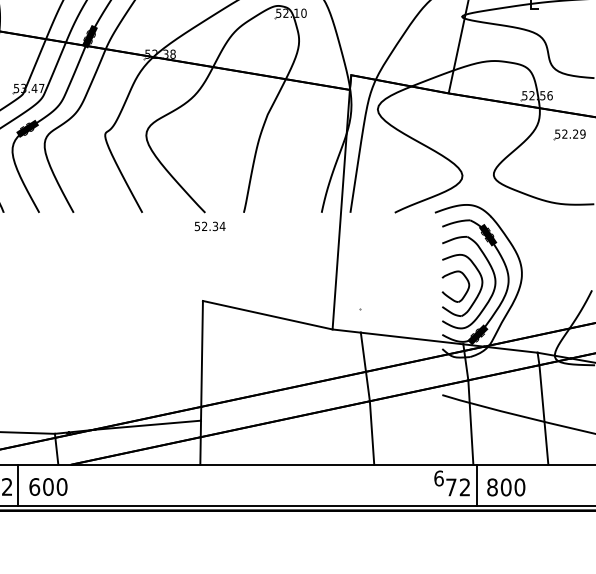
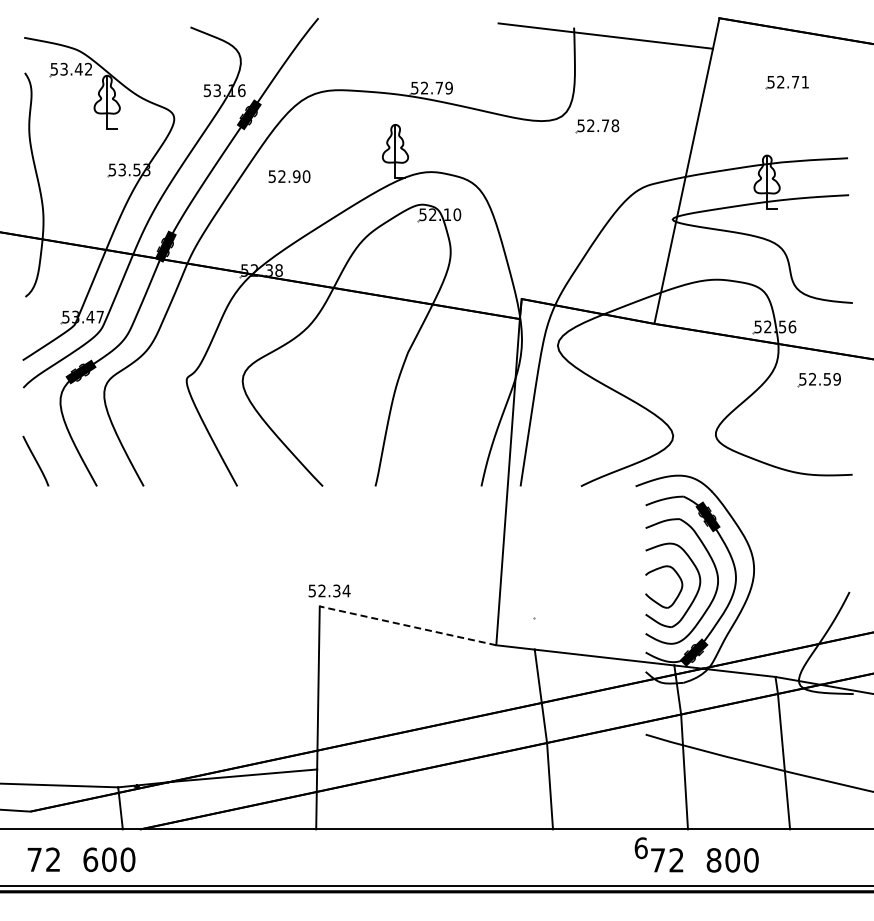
text: (575, 134) -> (826, 379), 52.29 -> 52.59
text: (210, 226) -> (329, 590), moved
line: (267, 314) -> (407, 625), solid -> dashed
line: (18, 485) -> (68, 857), removed
line: (476, 485) -> (692, 857), removed

